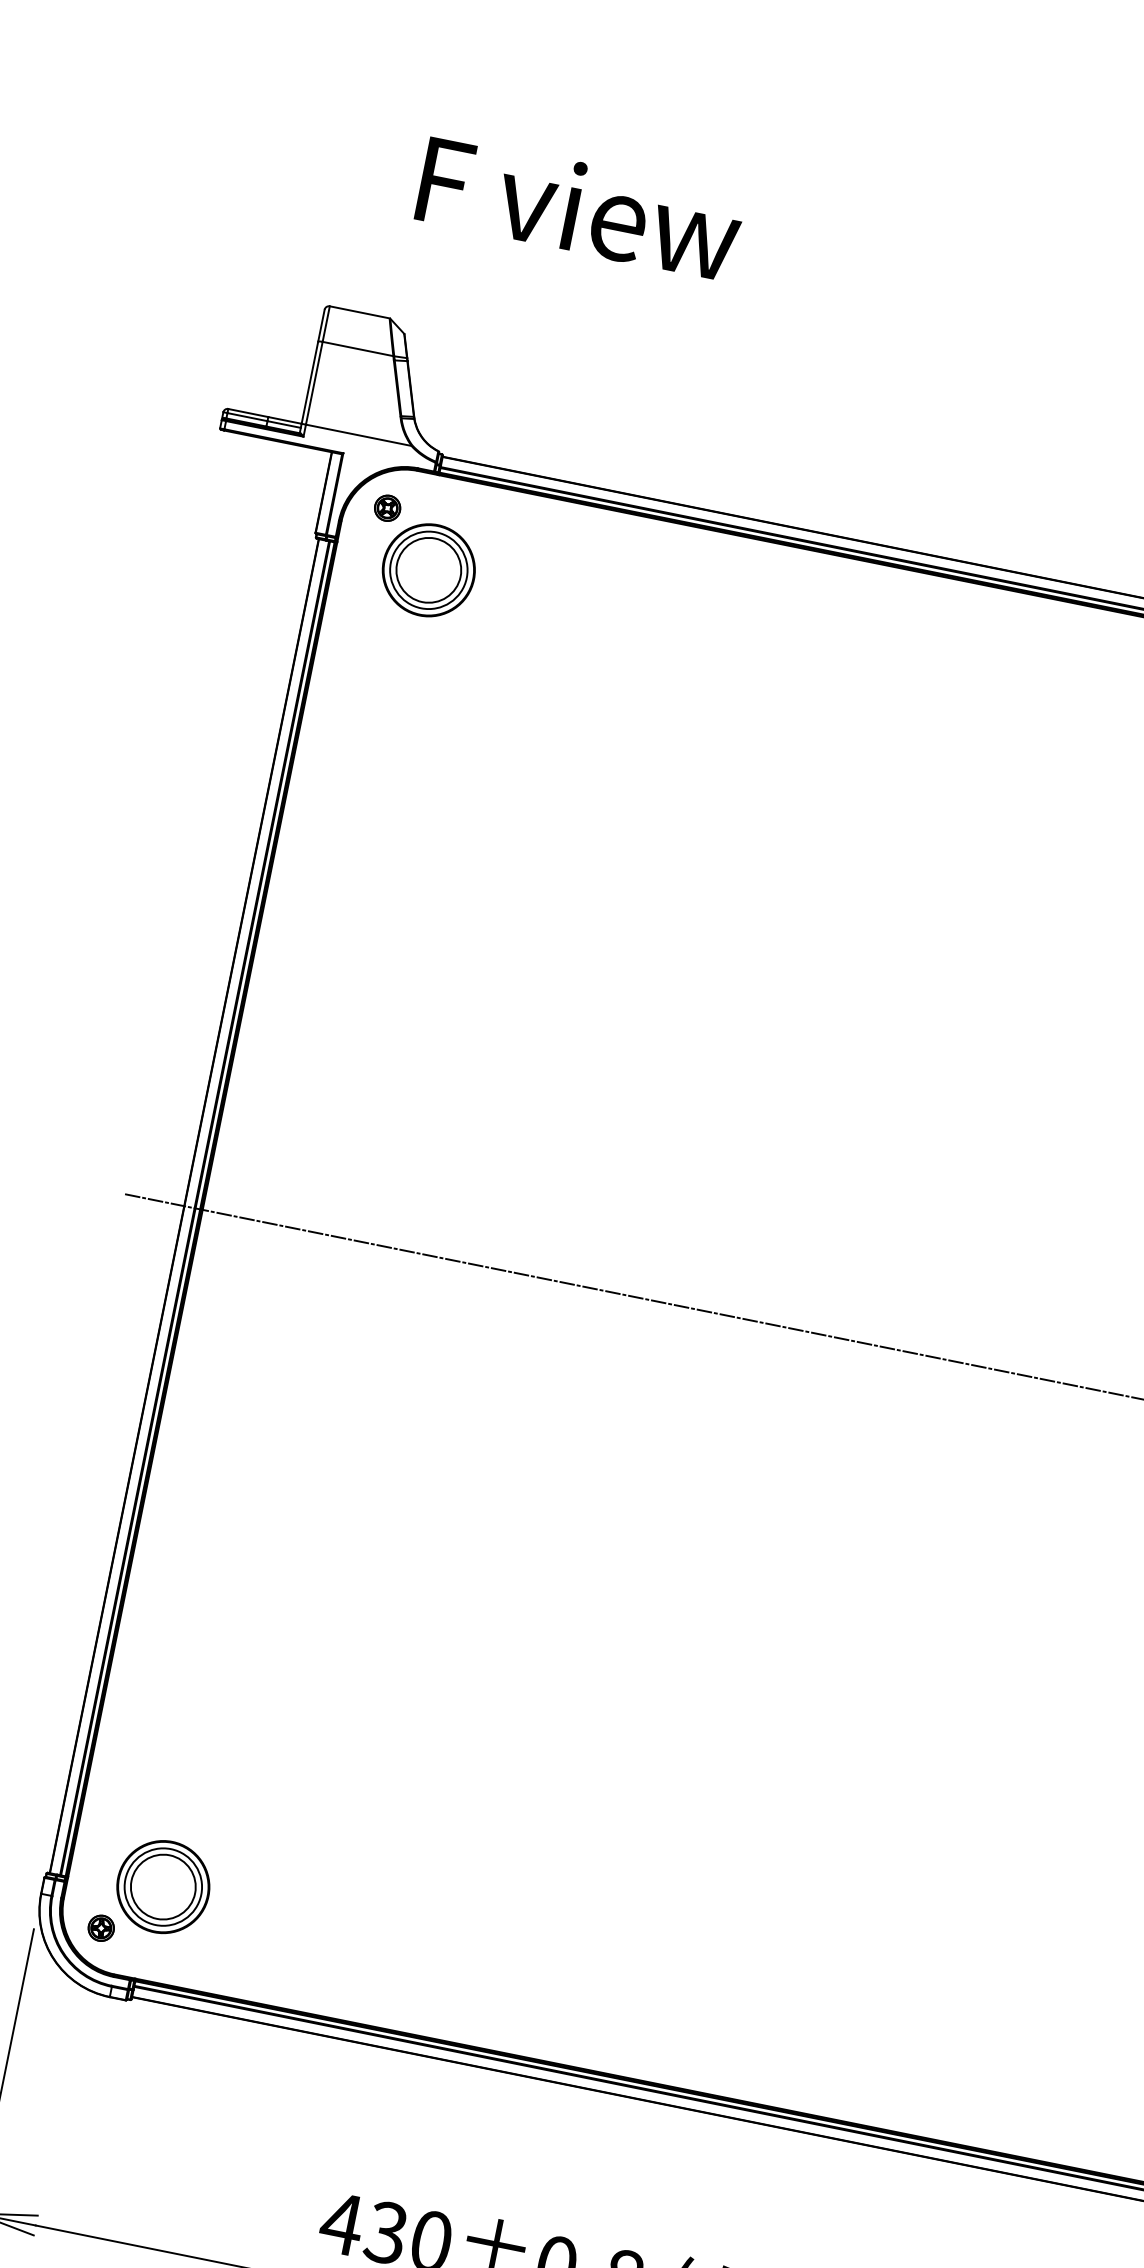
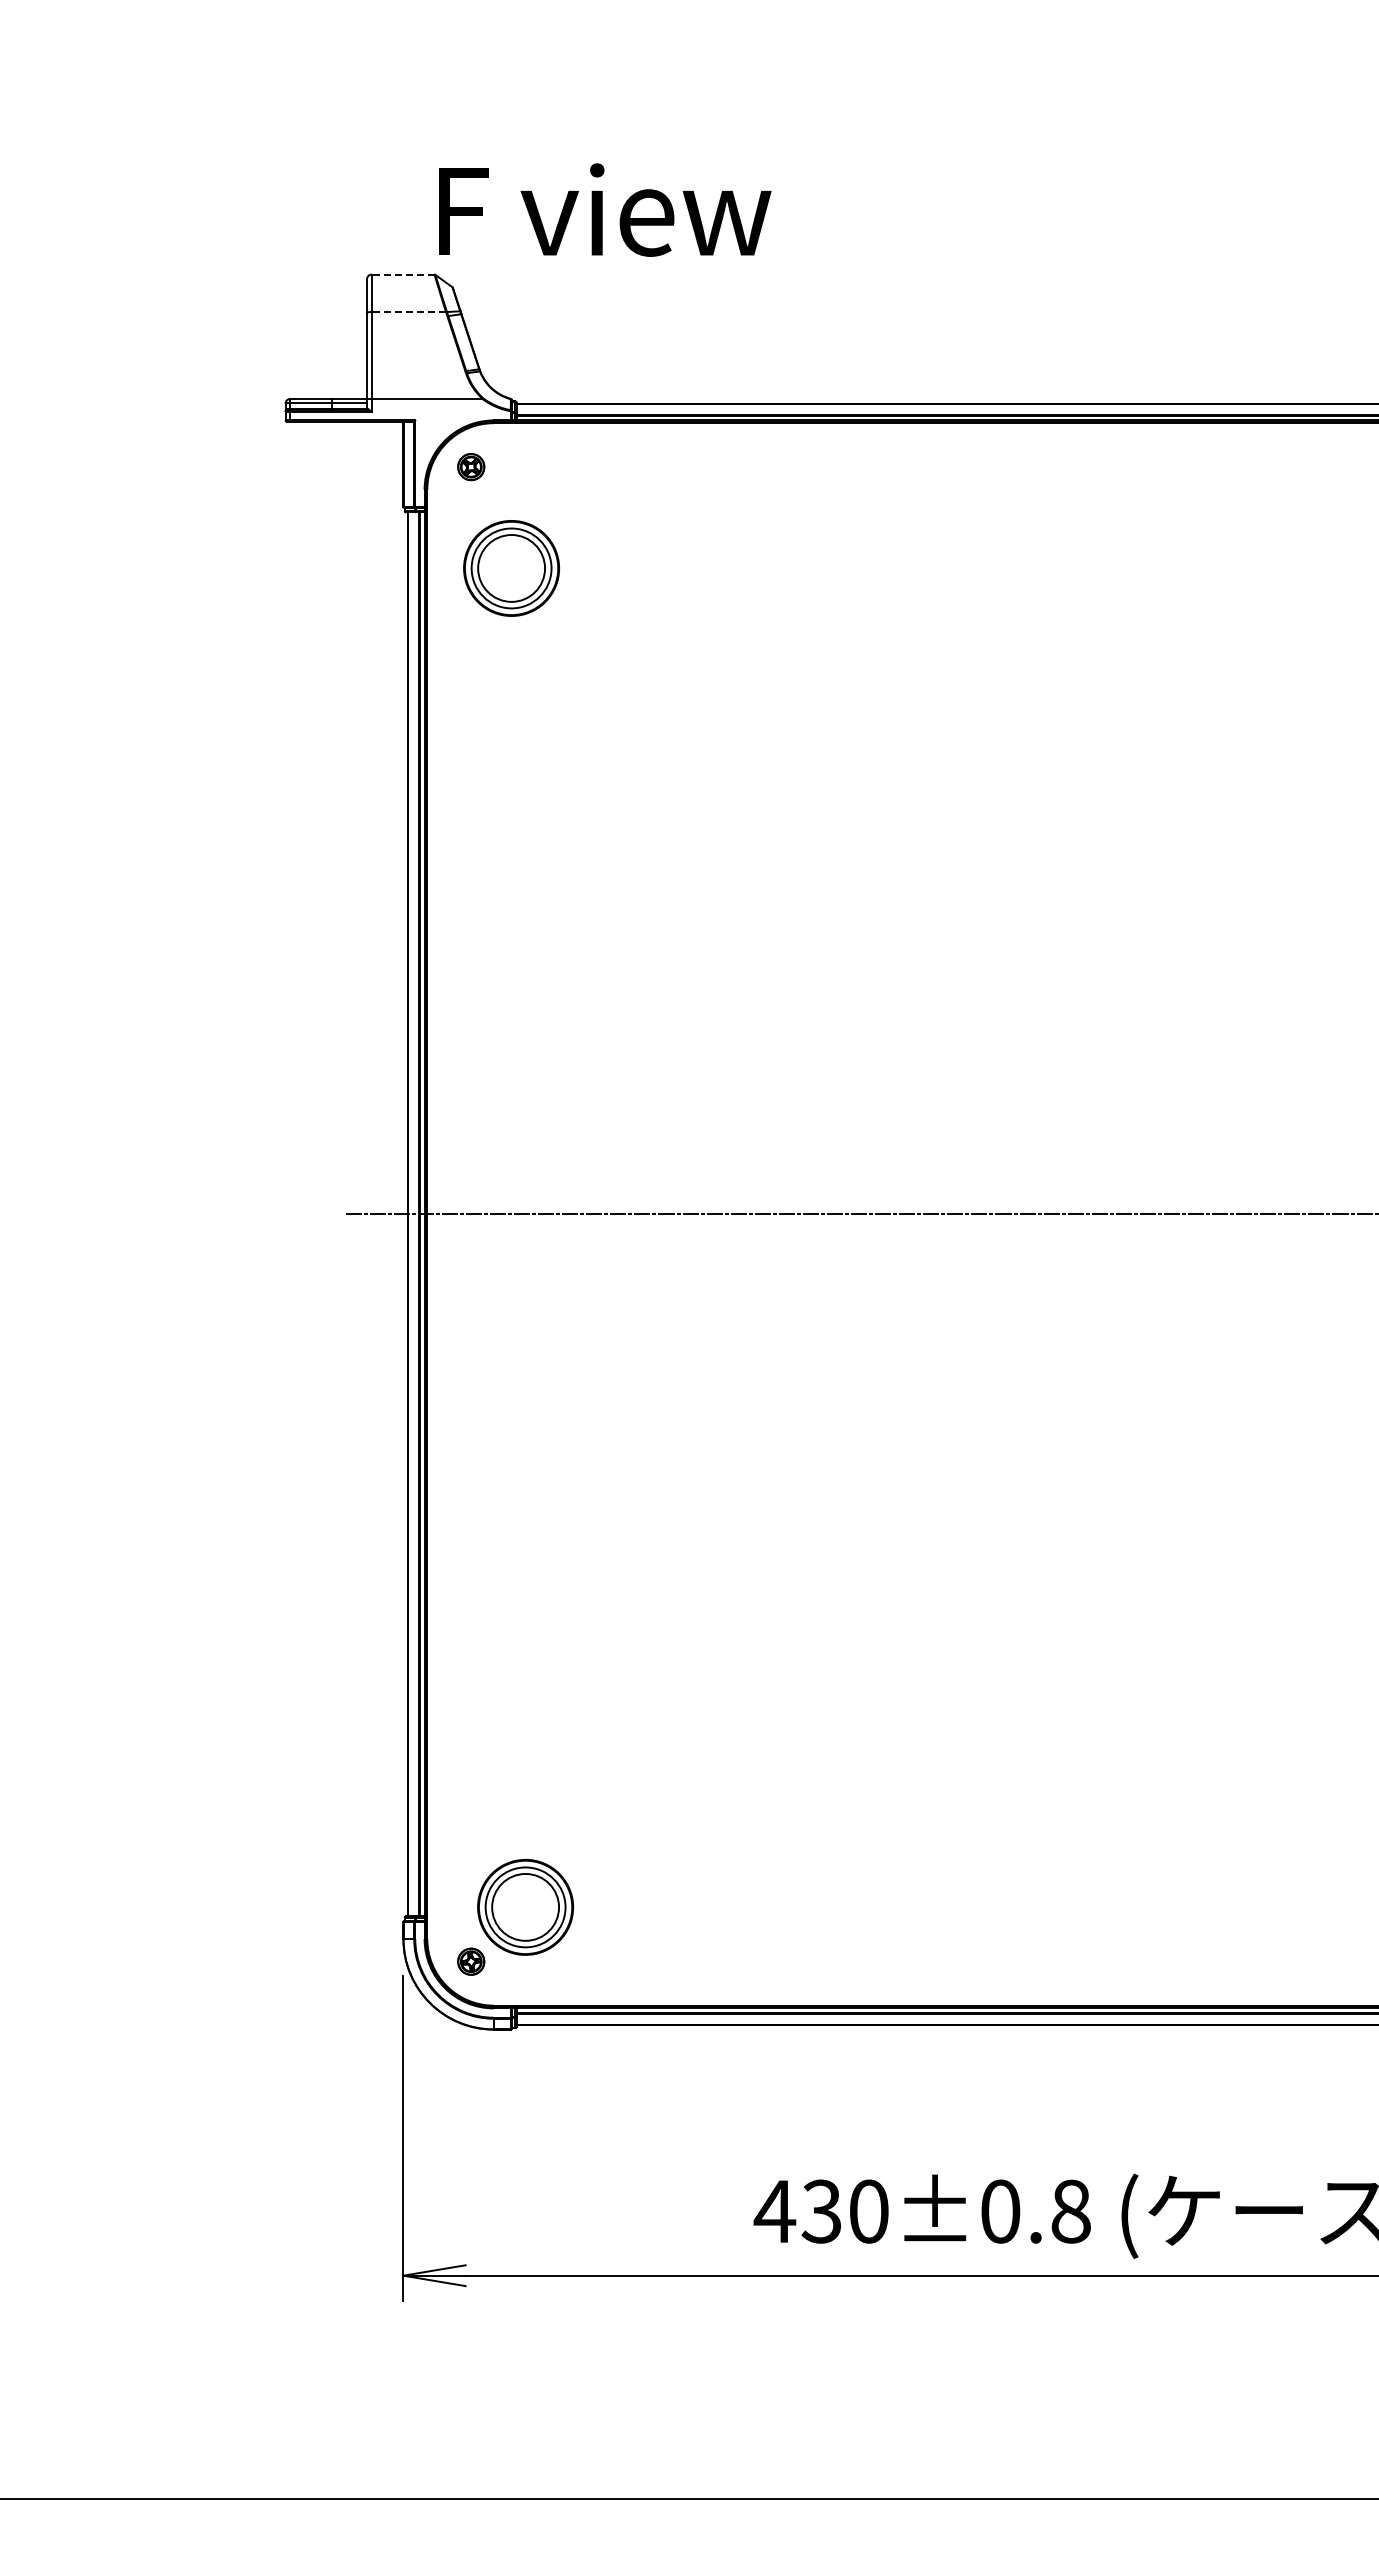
text: (580, 207) -> (605, 209), moved
line: (359, 312) -> (402, 274), solid -> dashed
line: (357, 349) -> (408, 312), solid -> dashed
part: (428, 570) -> (511, 568), moved

